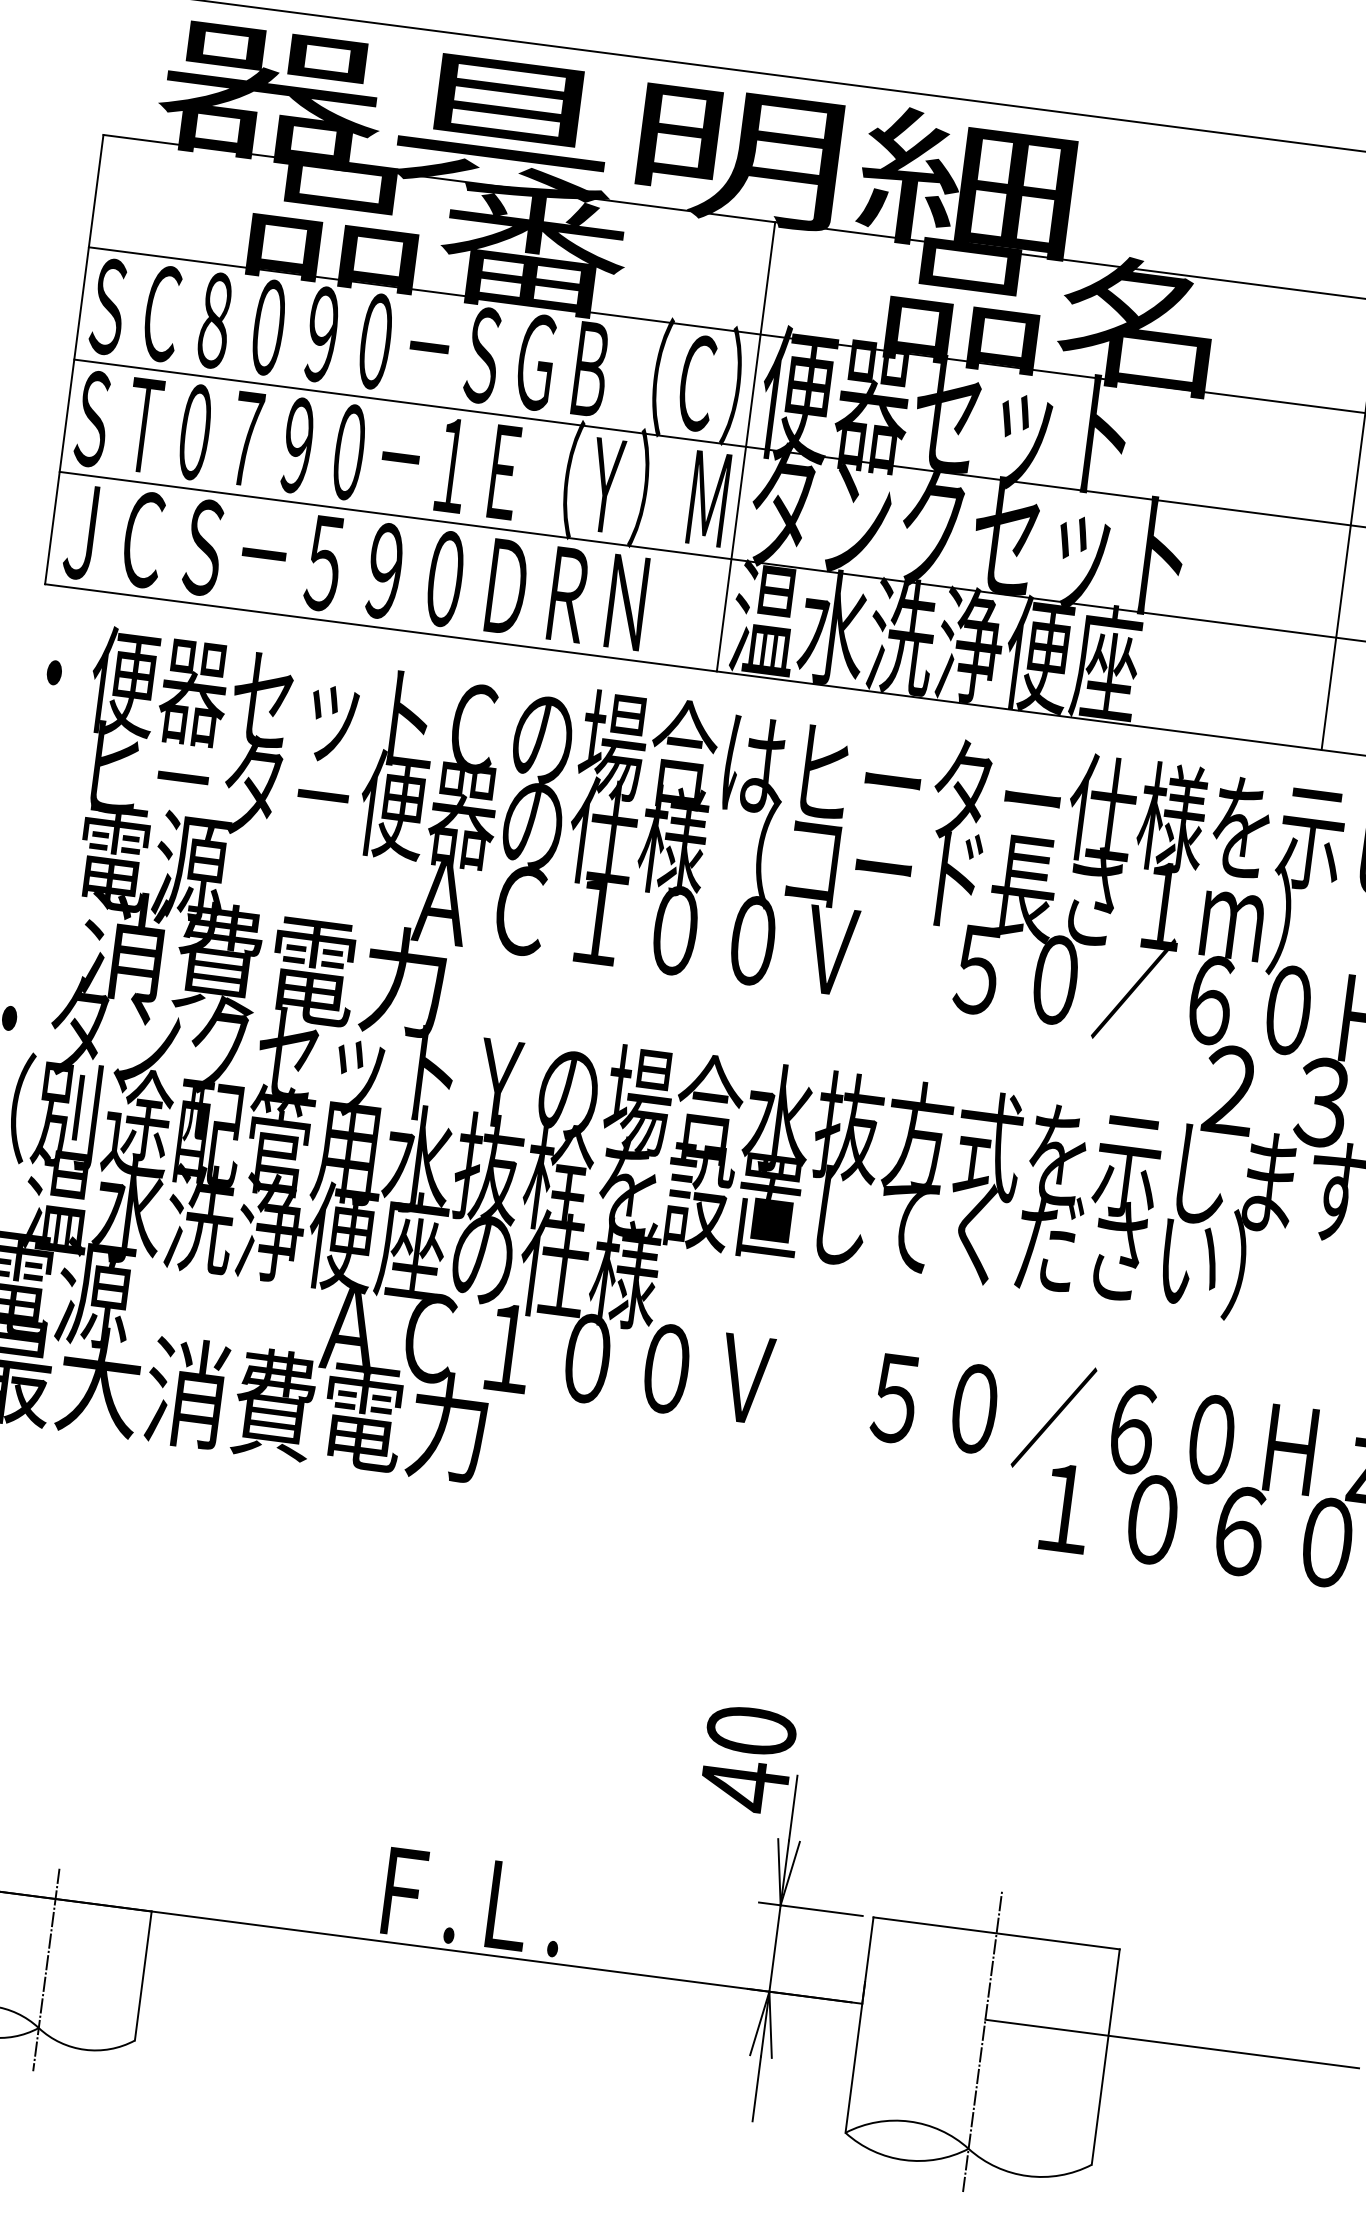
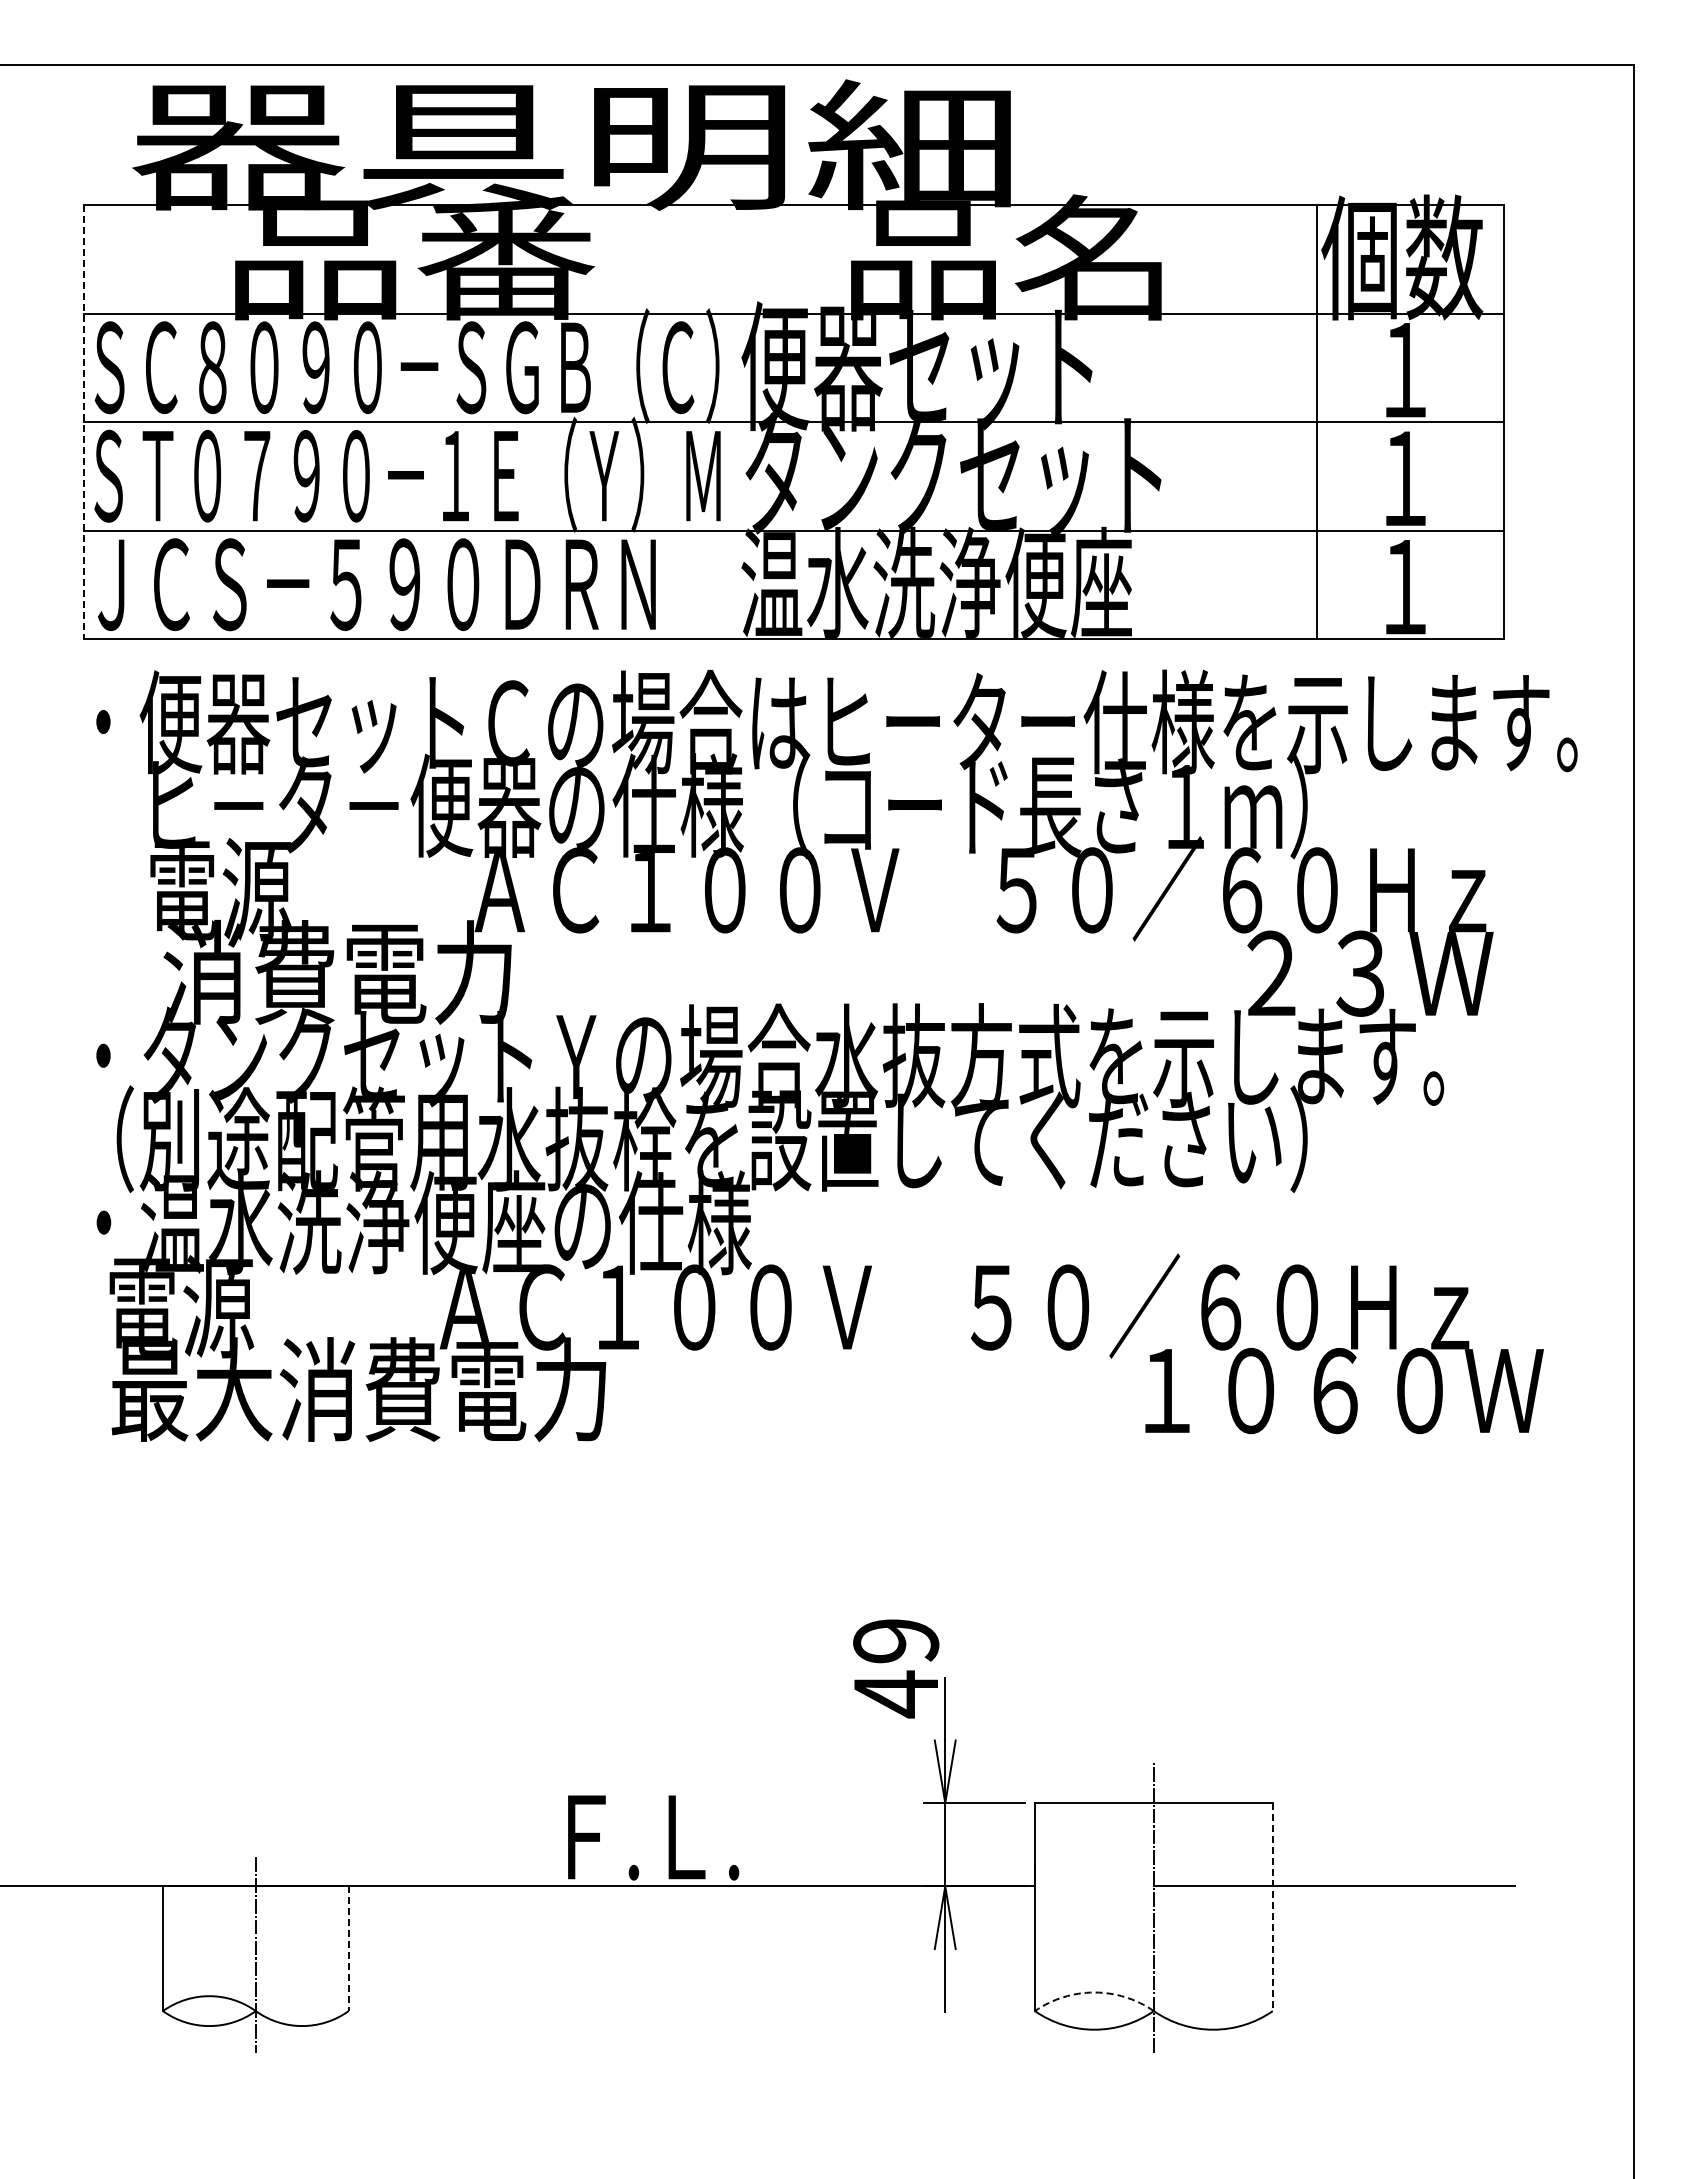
line: (74, 360) -> (83, 422), solid -> dashed
line: (745, 447) -> (732, 422), removed
text: (751, 1731) -> (896, 1641), 40 -> 49
line: (143, 1976) -> (348, 1949), solid -> dashed
line: (1105, 2057) -> (1272, 1907), solid -> dashed
arc: (909, 2121) -> (1094, 1992), solid -> dashed

